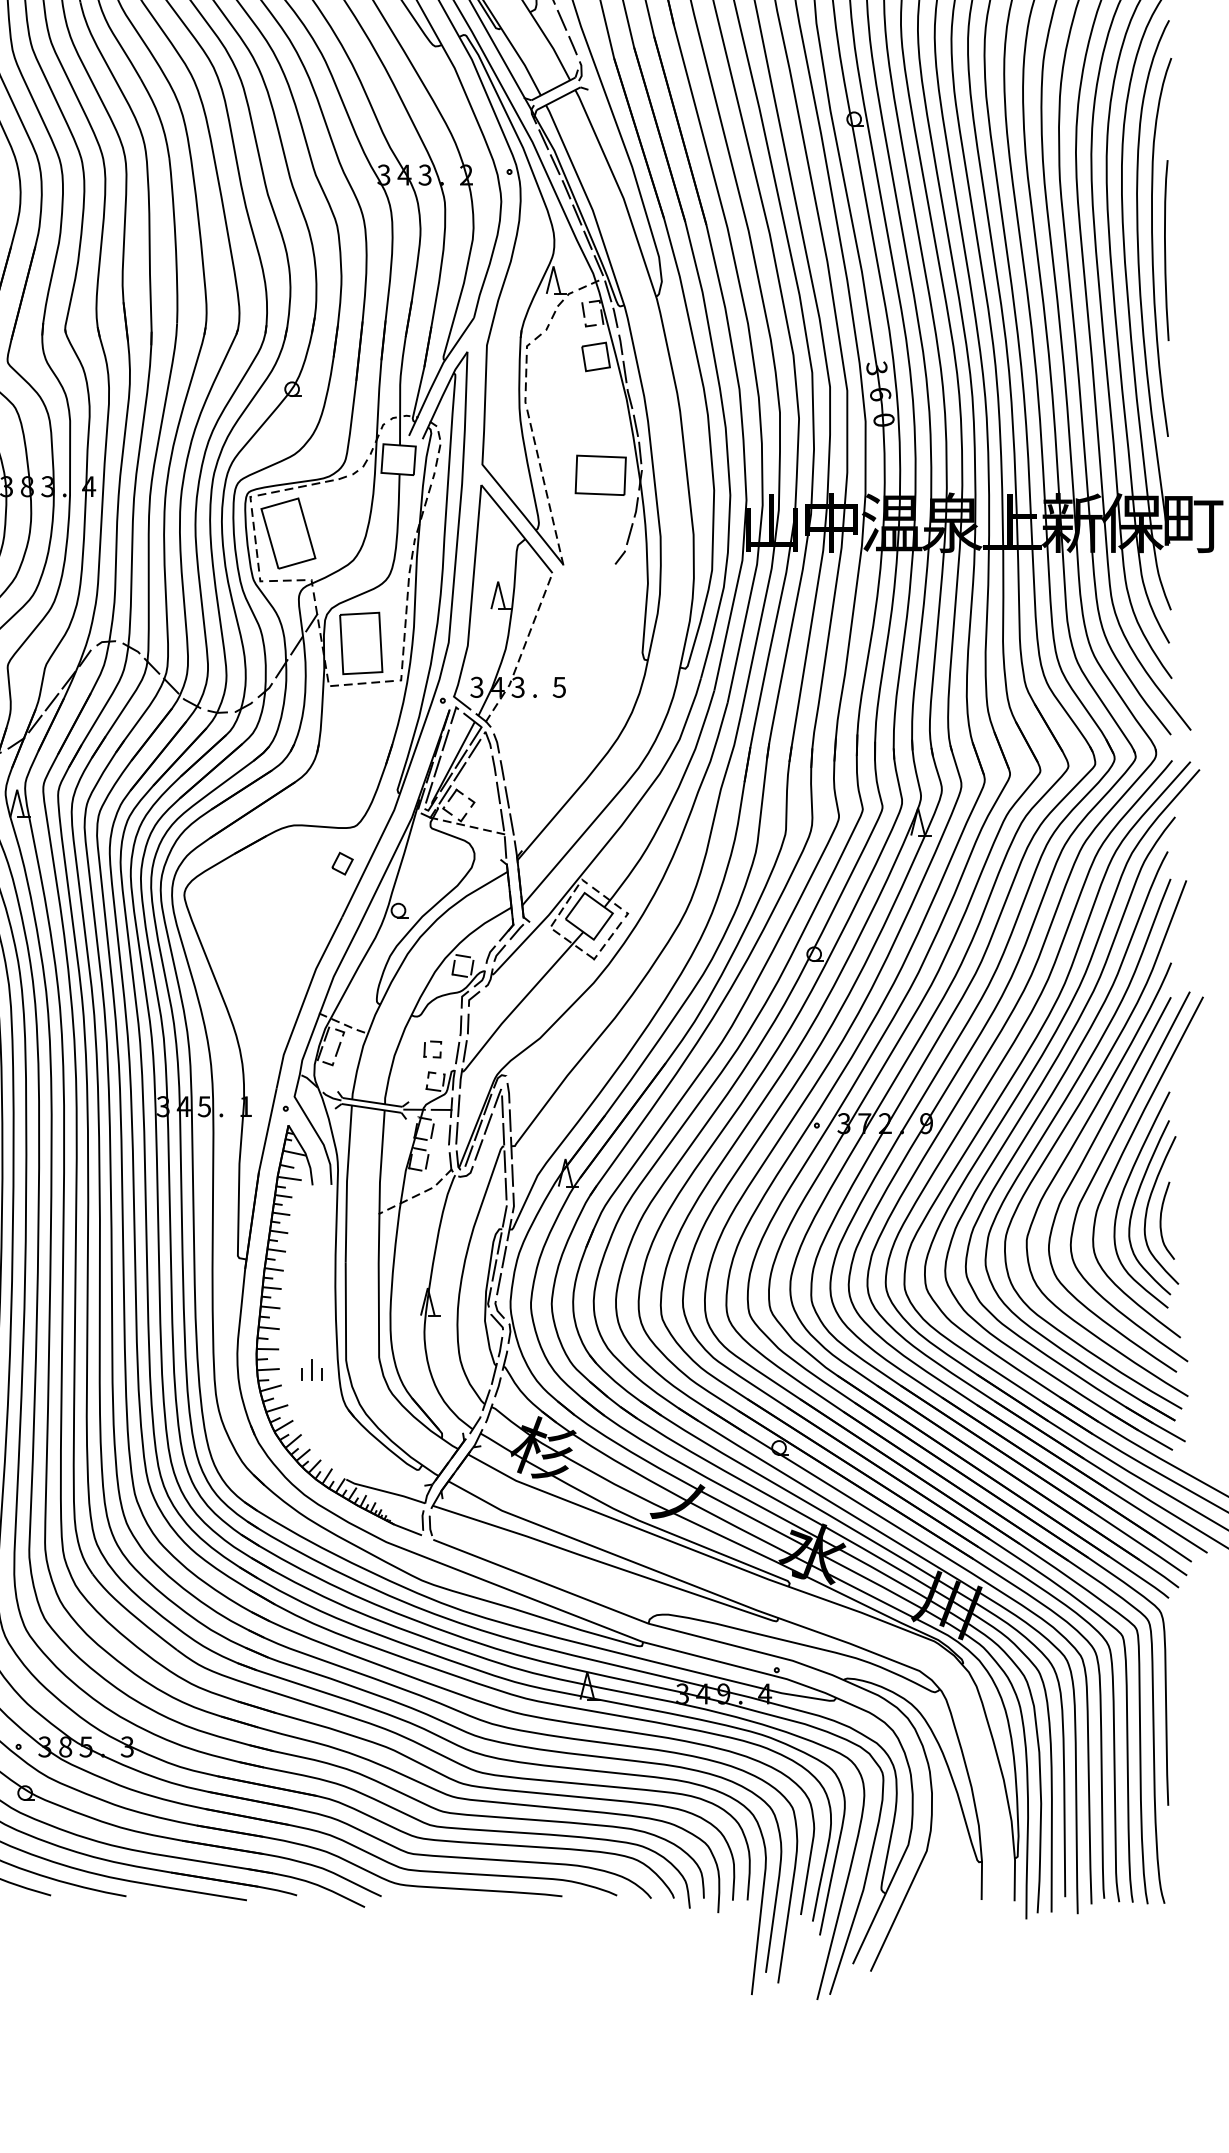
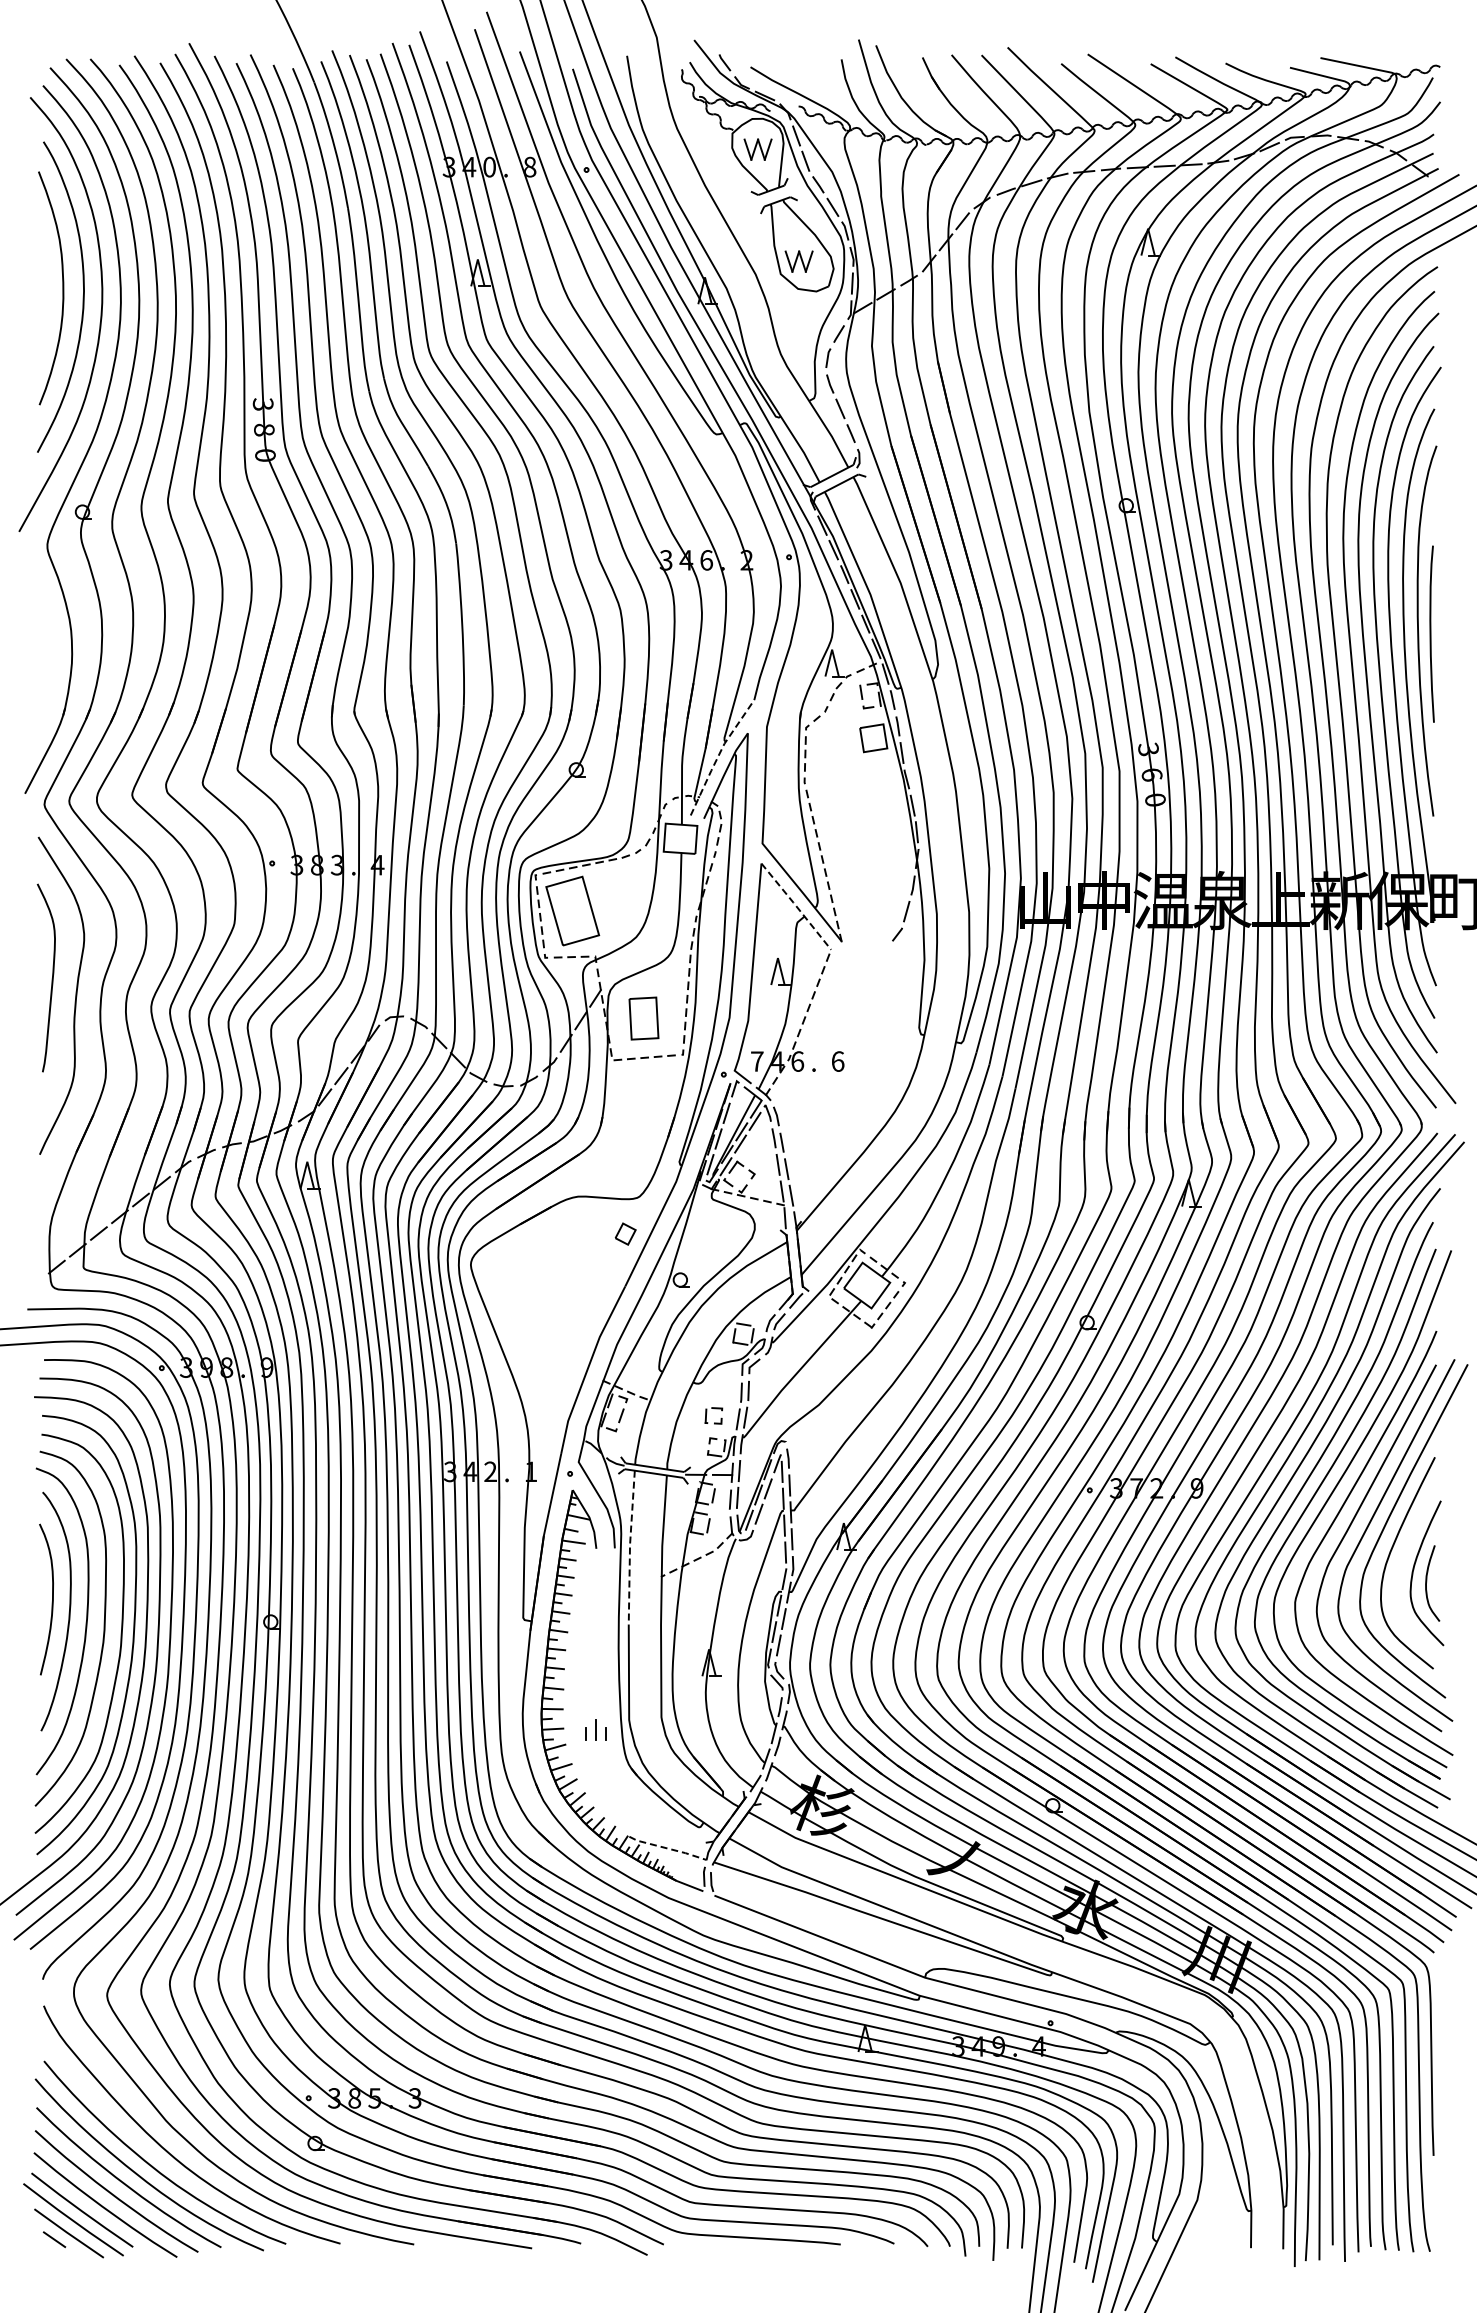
text: (425, 175) -> (706, 560), 3 -> 6
line: (437, 374) -> (718, 755), solid -> dashed
part: (599, 475) -> (877, 854), removed
line: (517, 528) -> (796, 906), solid -> dashed
part: (360, 643) -> (643, 1018), size x0.7
text: (476, 687) -> (756, 1061), 3 -> 7
text: (518, 687) -> (797, 1061), 3 -> 6
text: (559, 687) -> (837, 1061), 5 -> 6
text: (204, 1106) -> (490, 1471), 5 -> 2
line: (347, 1182) -> (630, 1546), solid -> dashed
curve: (1135, 1204) -> (1401, 1567), removed
line: (386, 1491) -> (668, 1848), solid -> dashed

